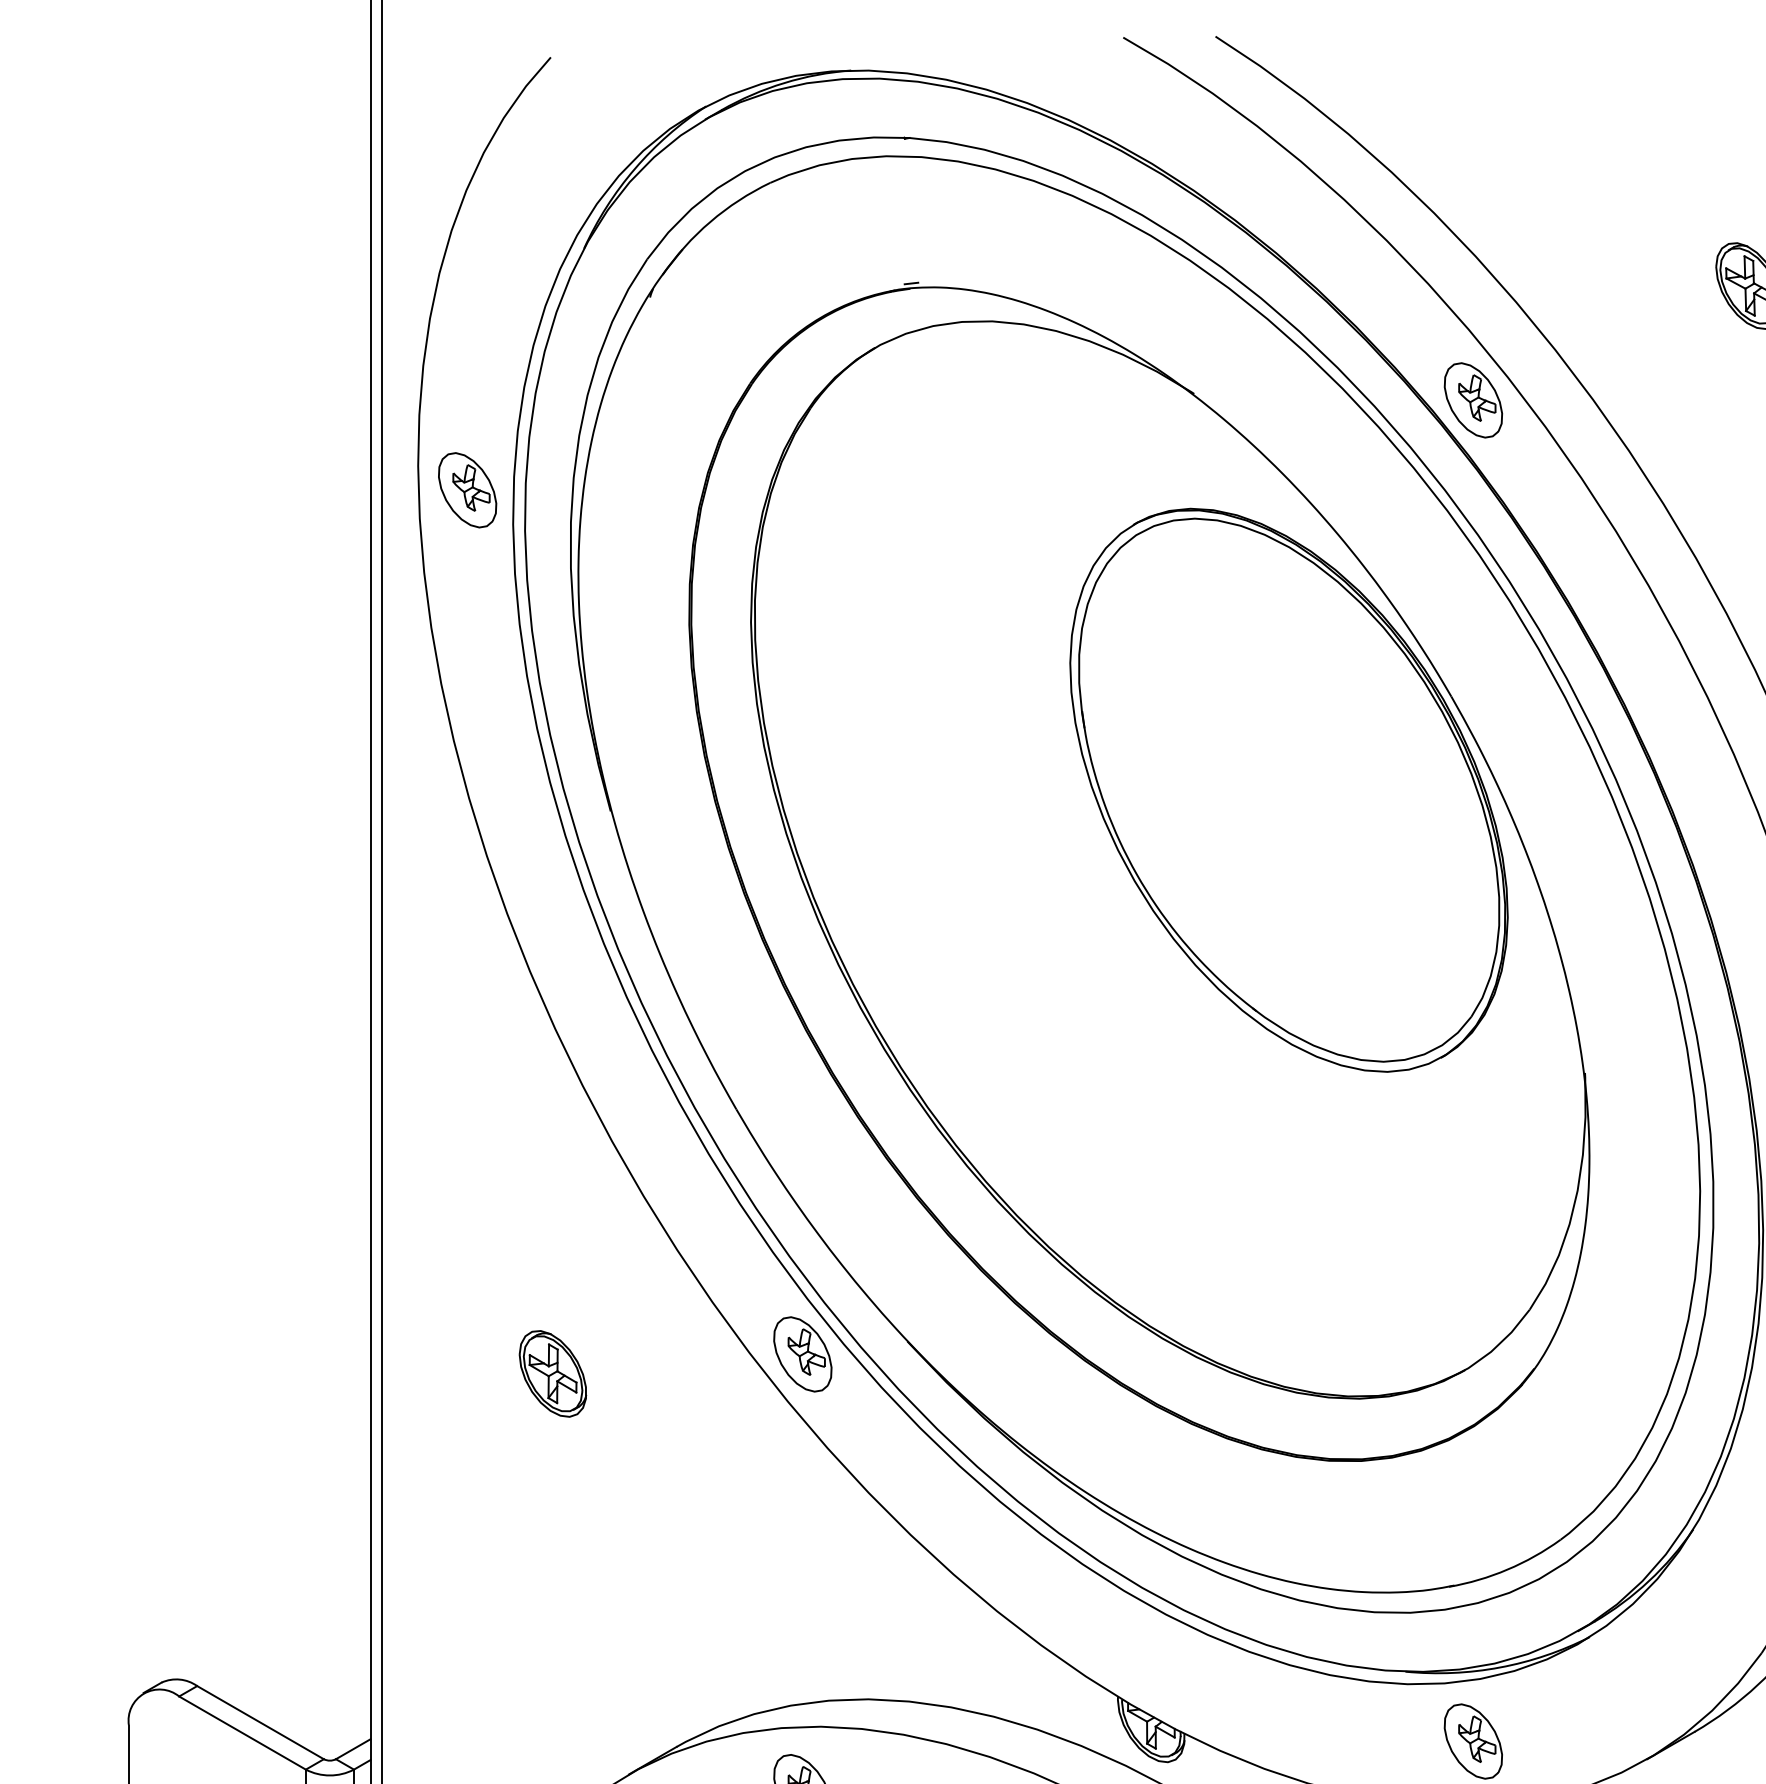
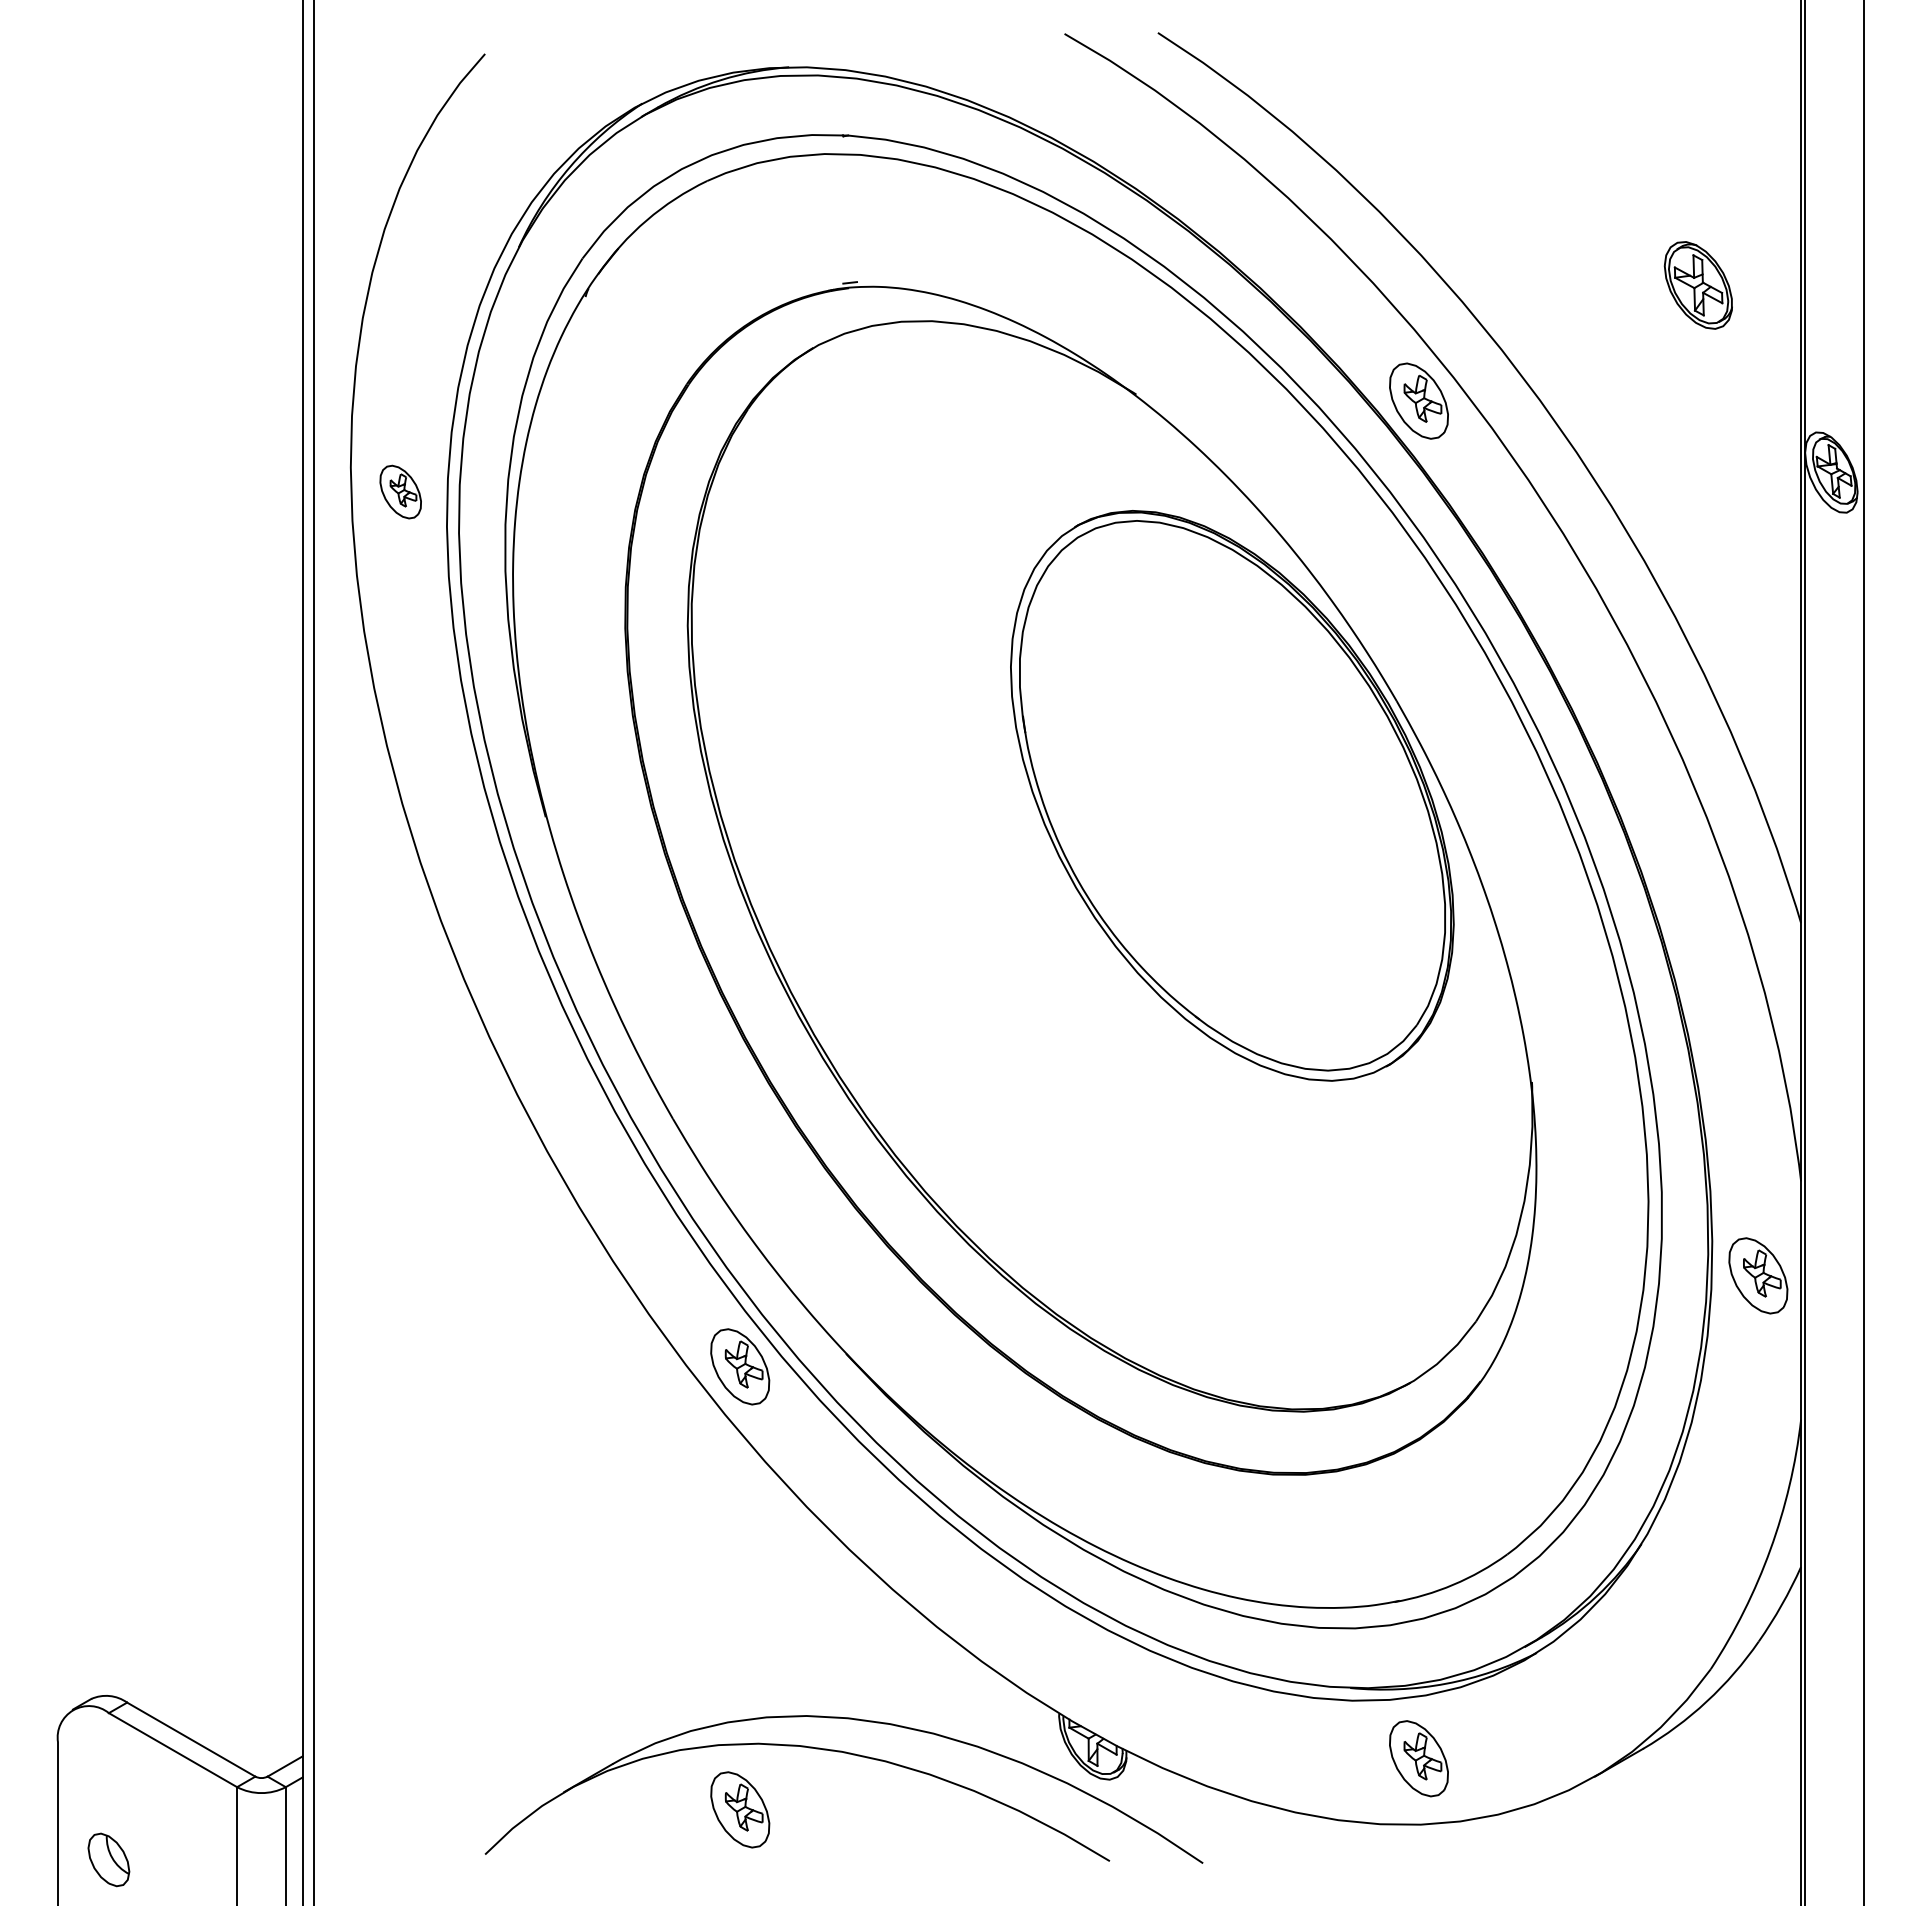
part: (467, 489) -> (400, 491), size x0.7
part: (552, 1373) -> (486, 1386), removed

